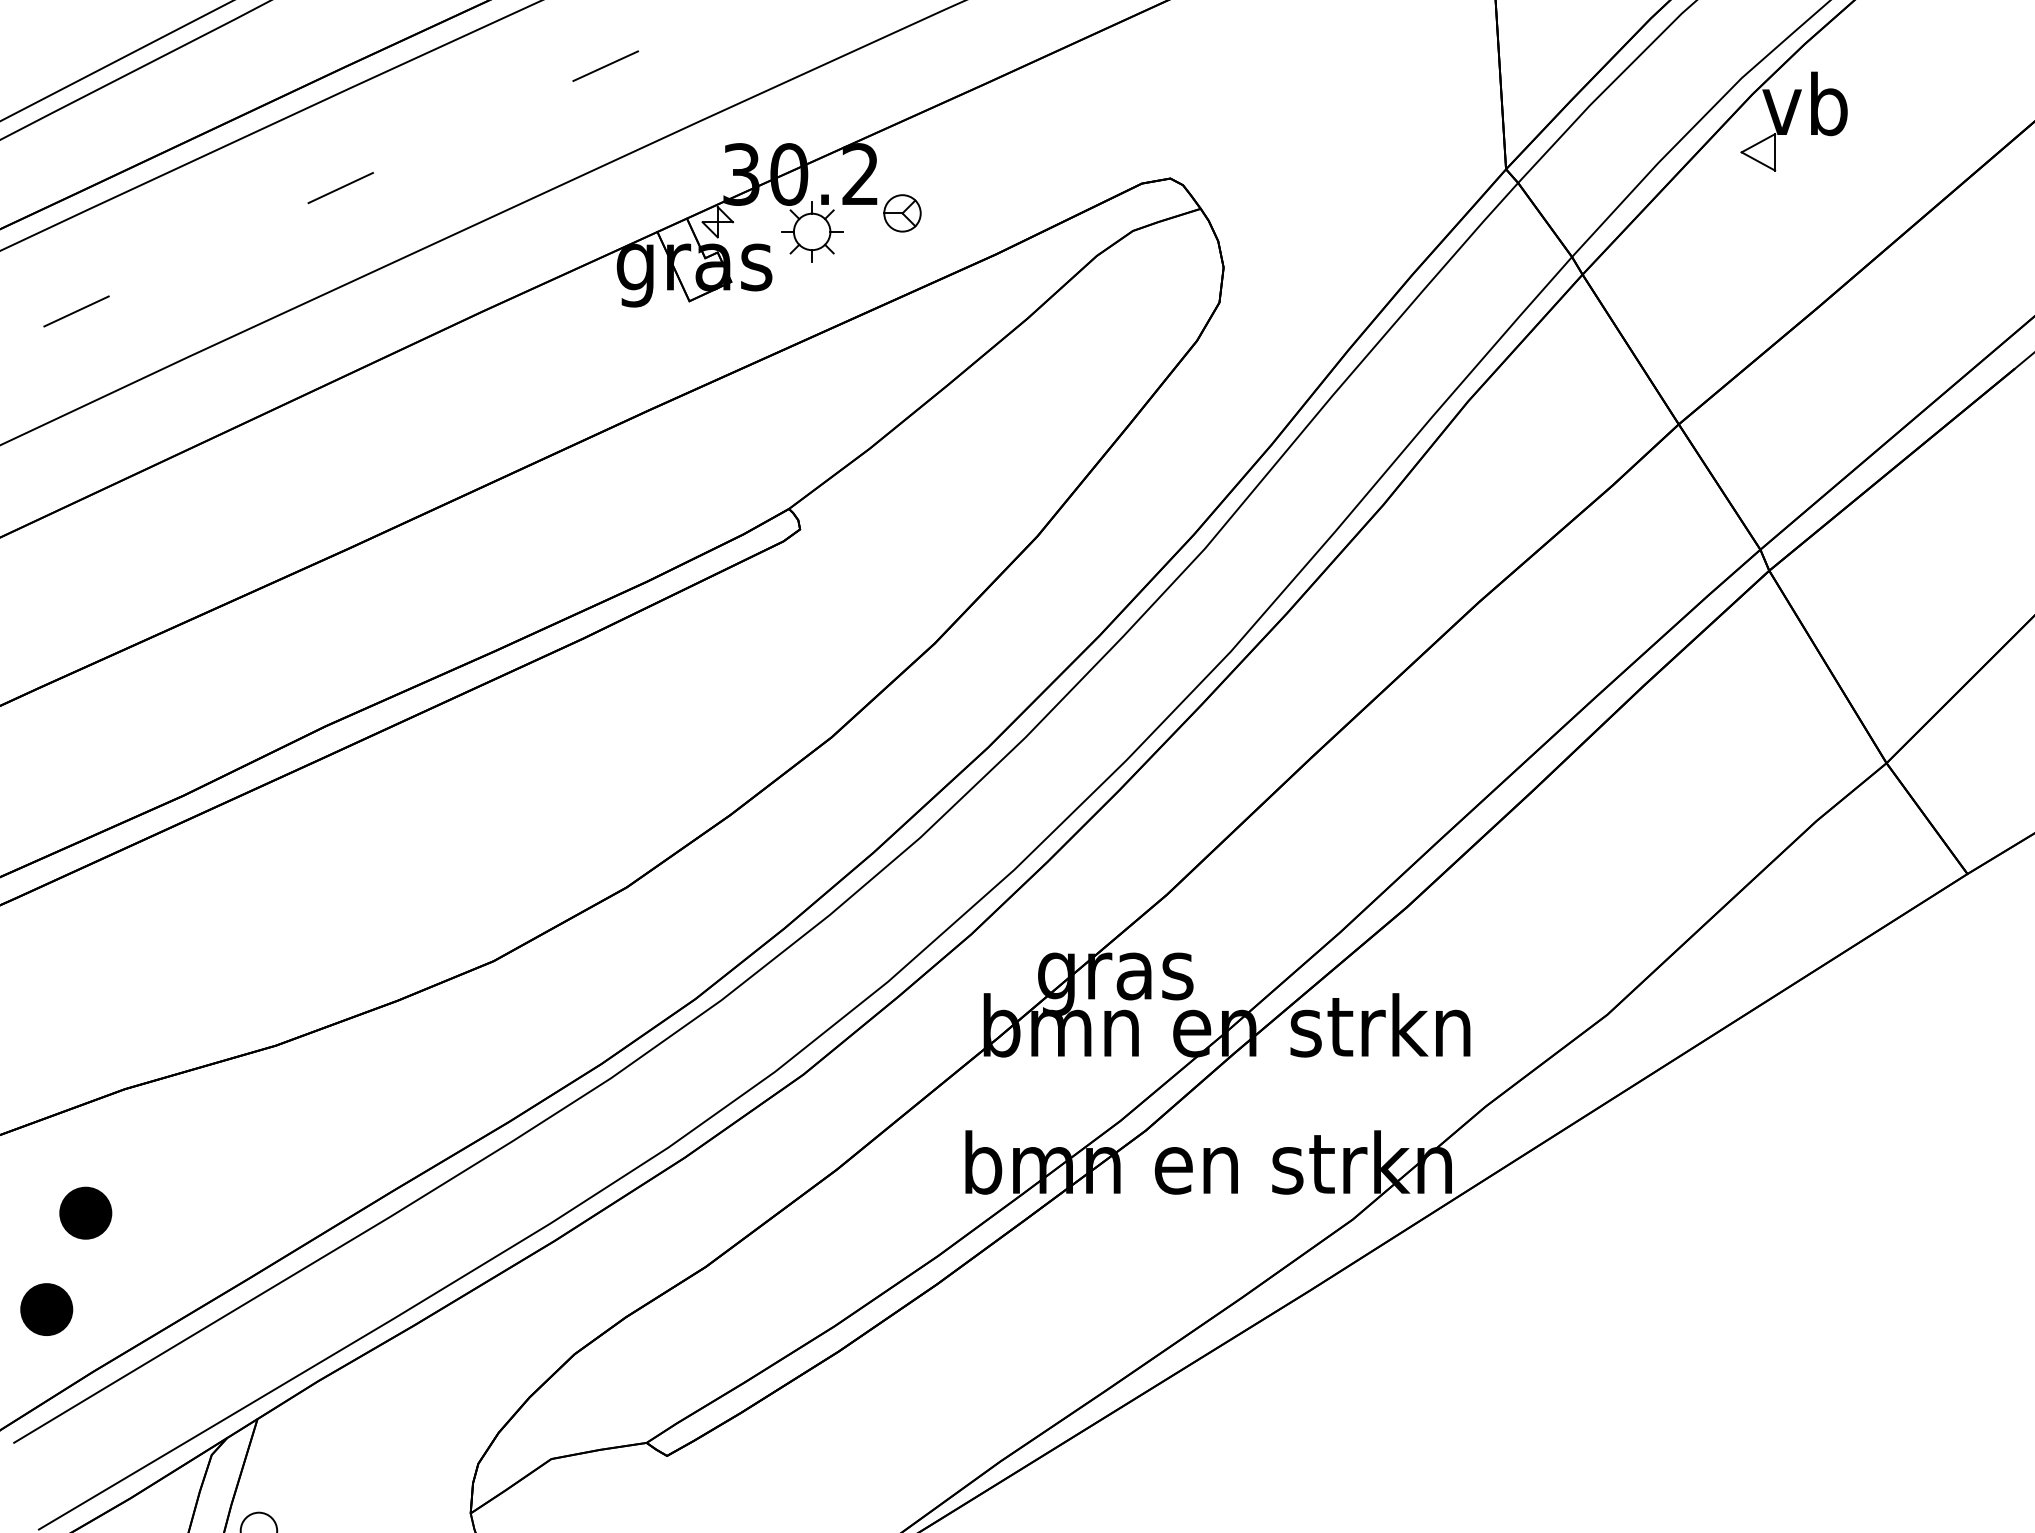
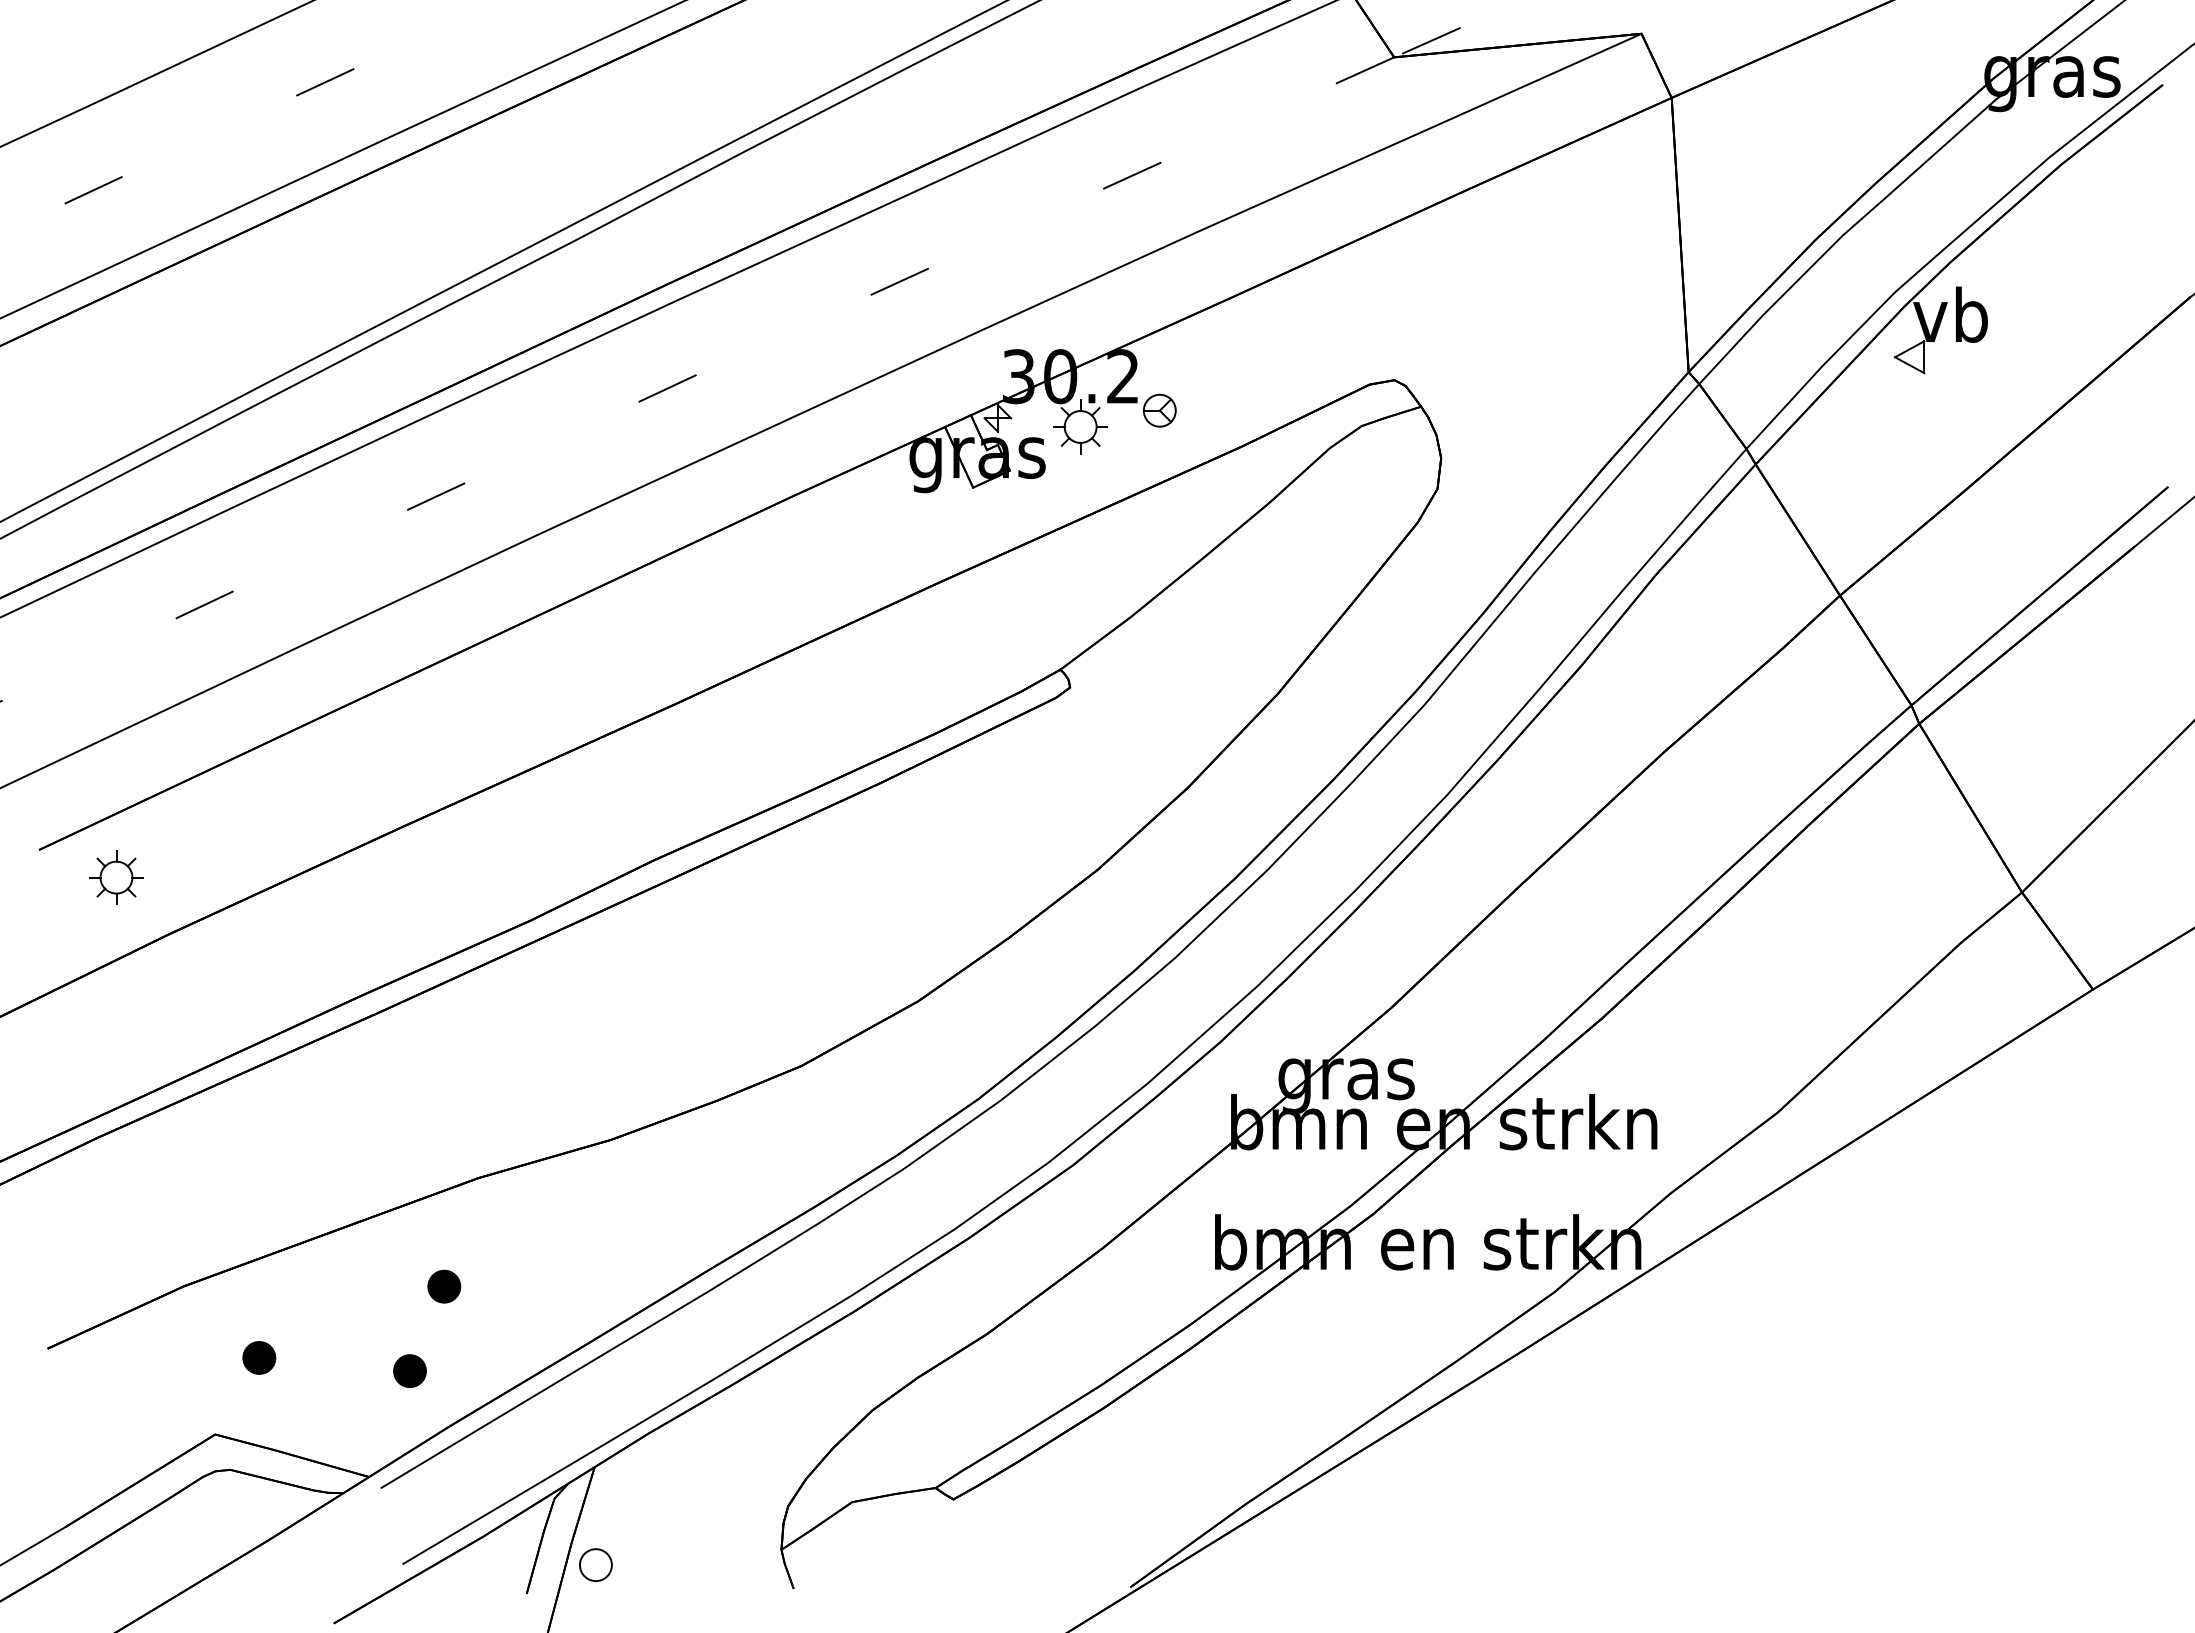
part: (86, 1212) -> (444, 1286), size x0.71
part: (46, 1308) -> (409, 1370), size x0.71

